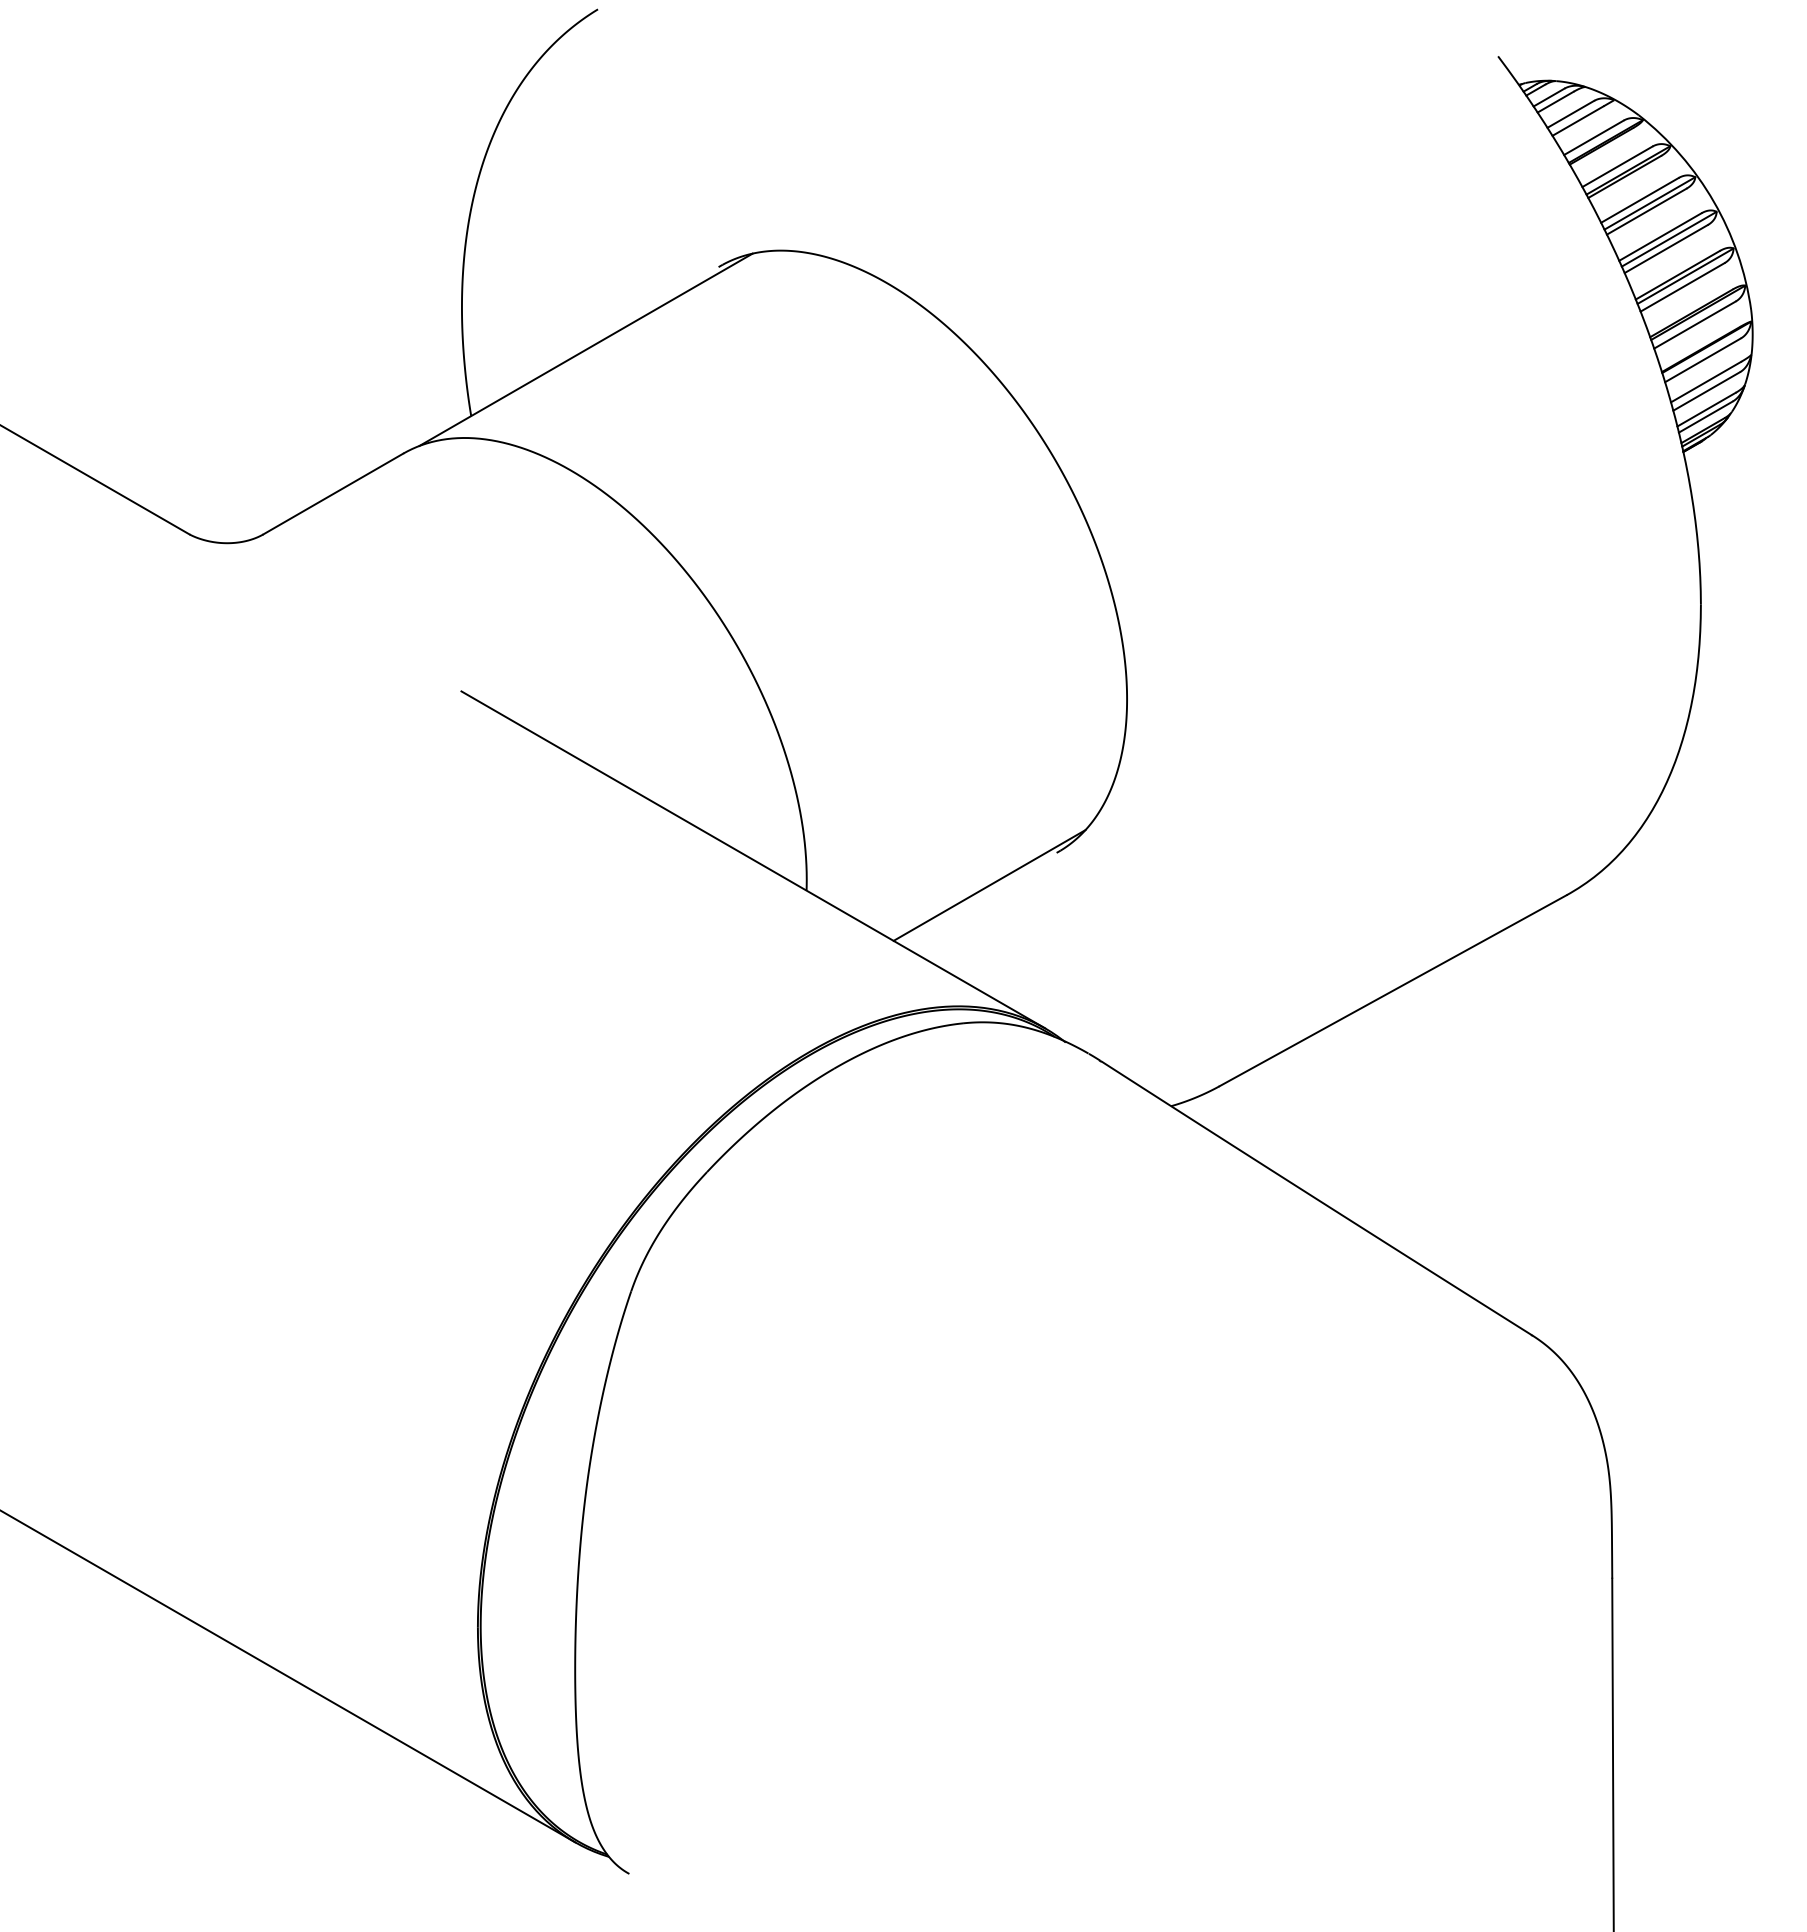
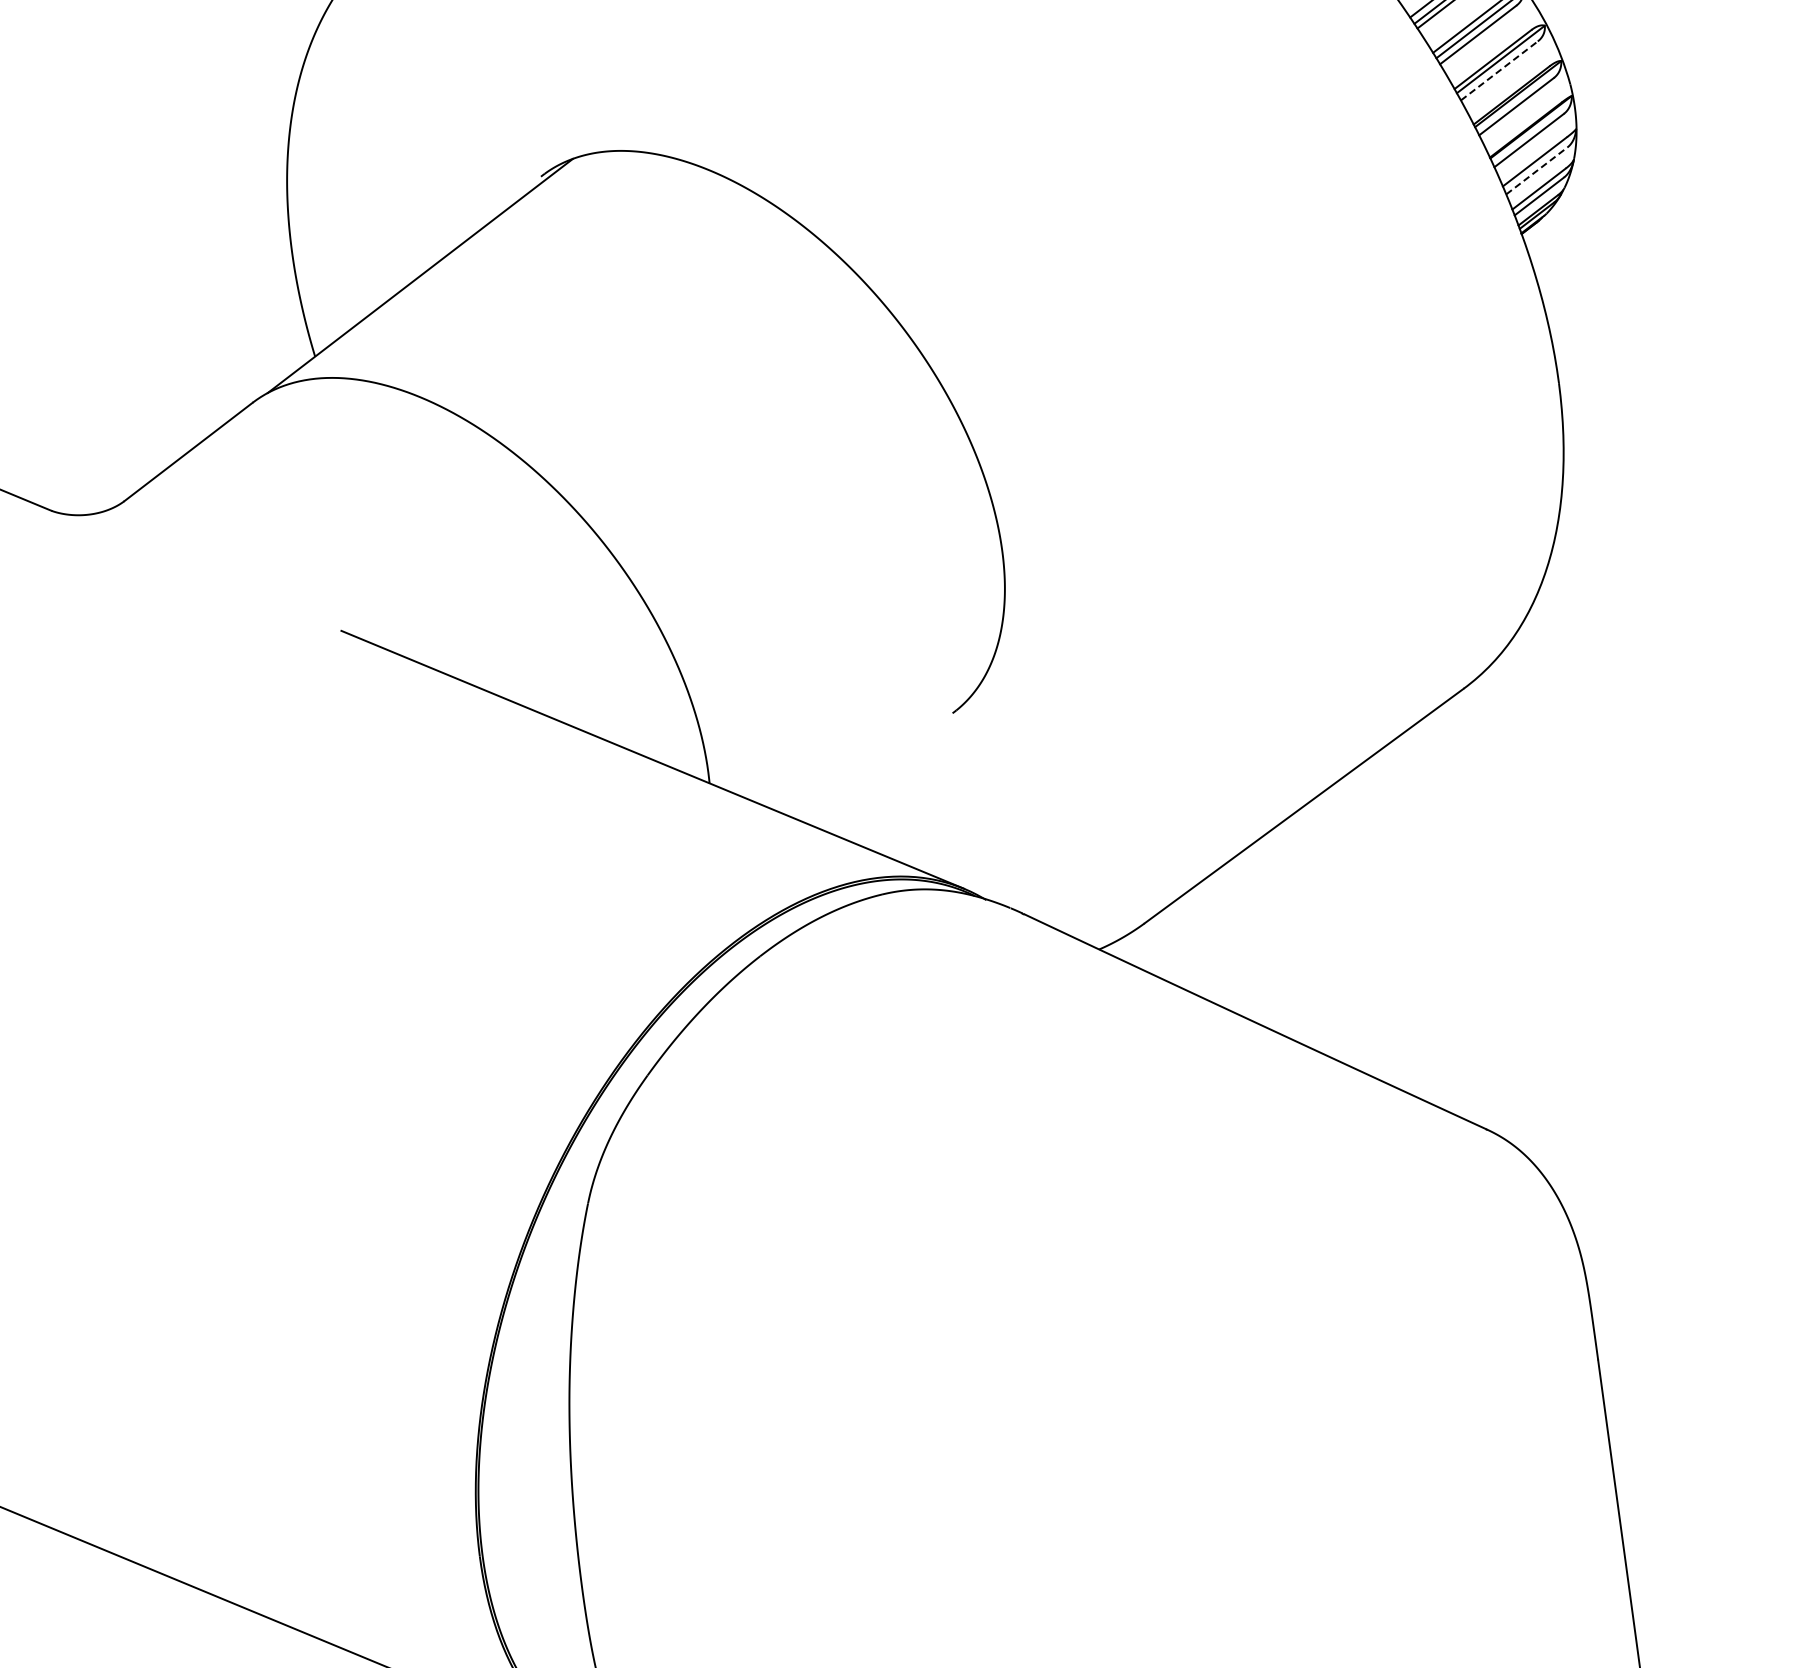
line: (1683, 287) -> (1500, 70), solid -> dashed
line: (1707, 391) -> (1537, 170), solid -> dashed
line: (989, 885) -> (890, 754), removed

